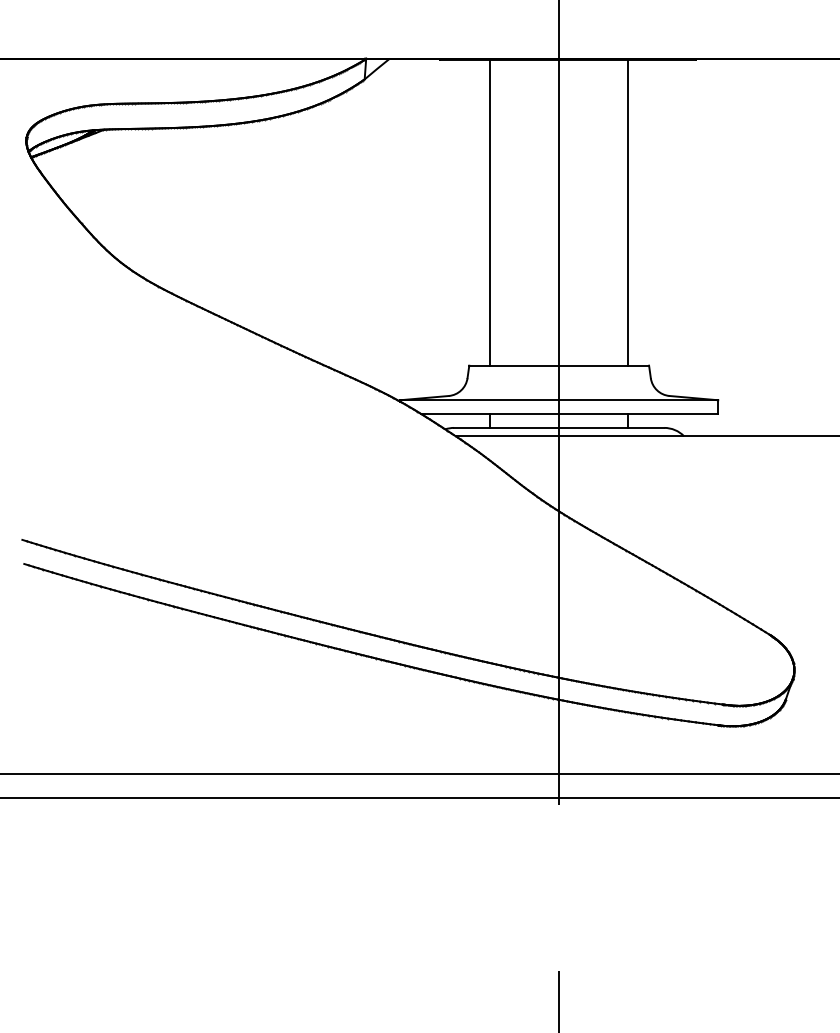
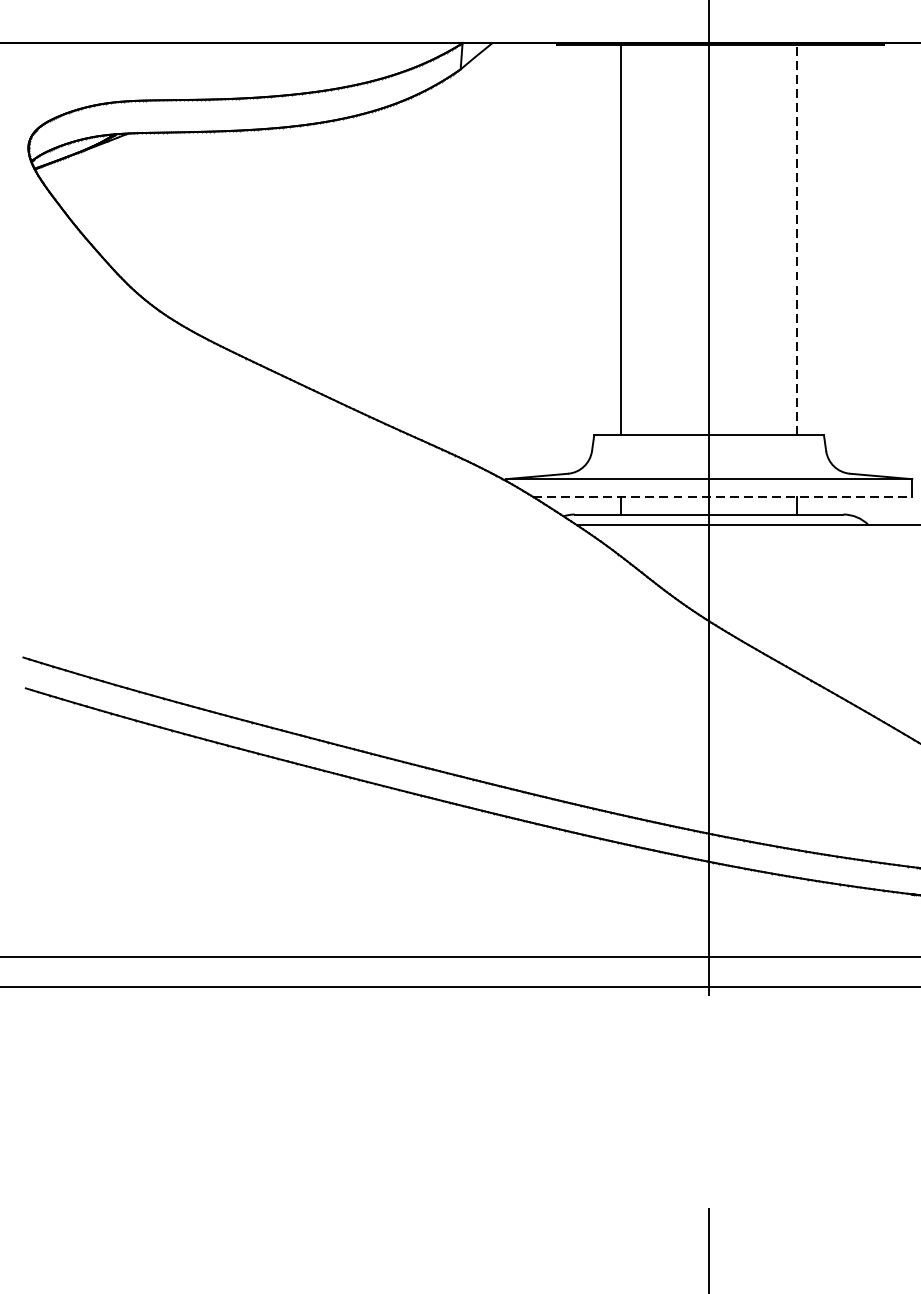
line: (628, 212) -> (797, 239), solid -> dashed
line: (570, 414) -> (723, 497), solid -> dashed

